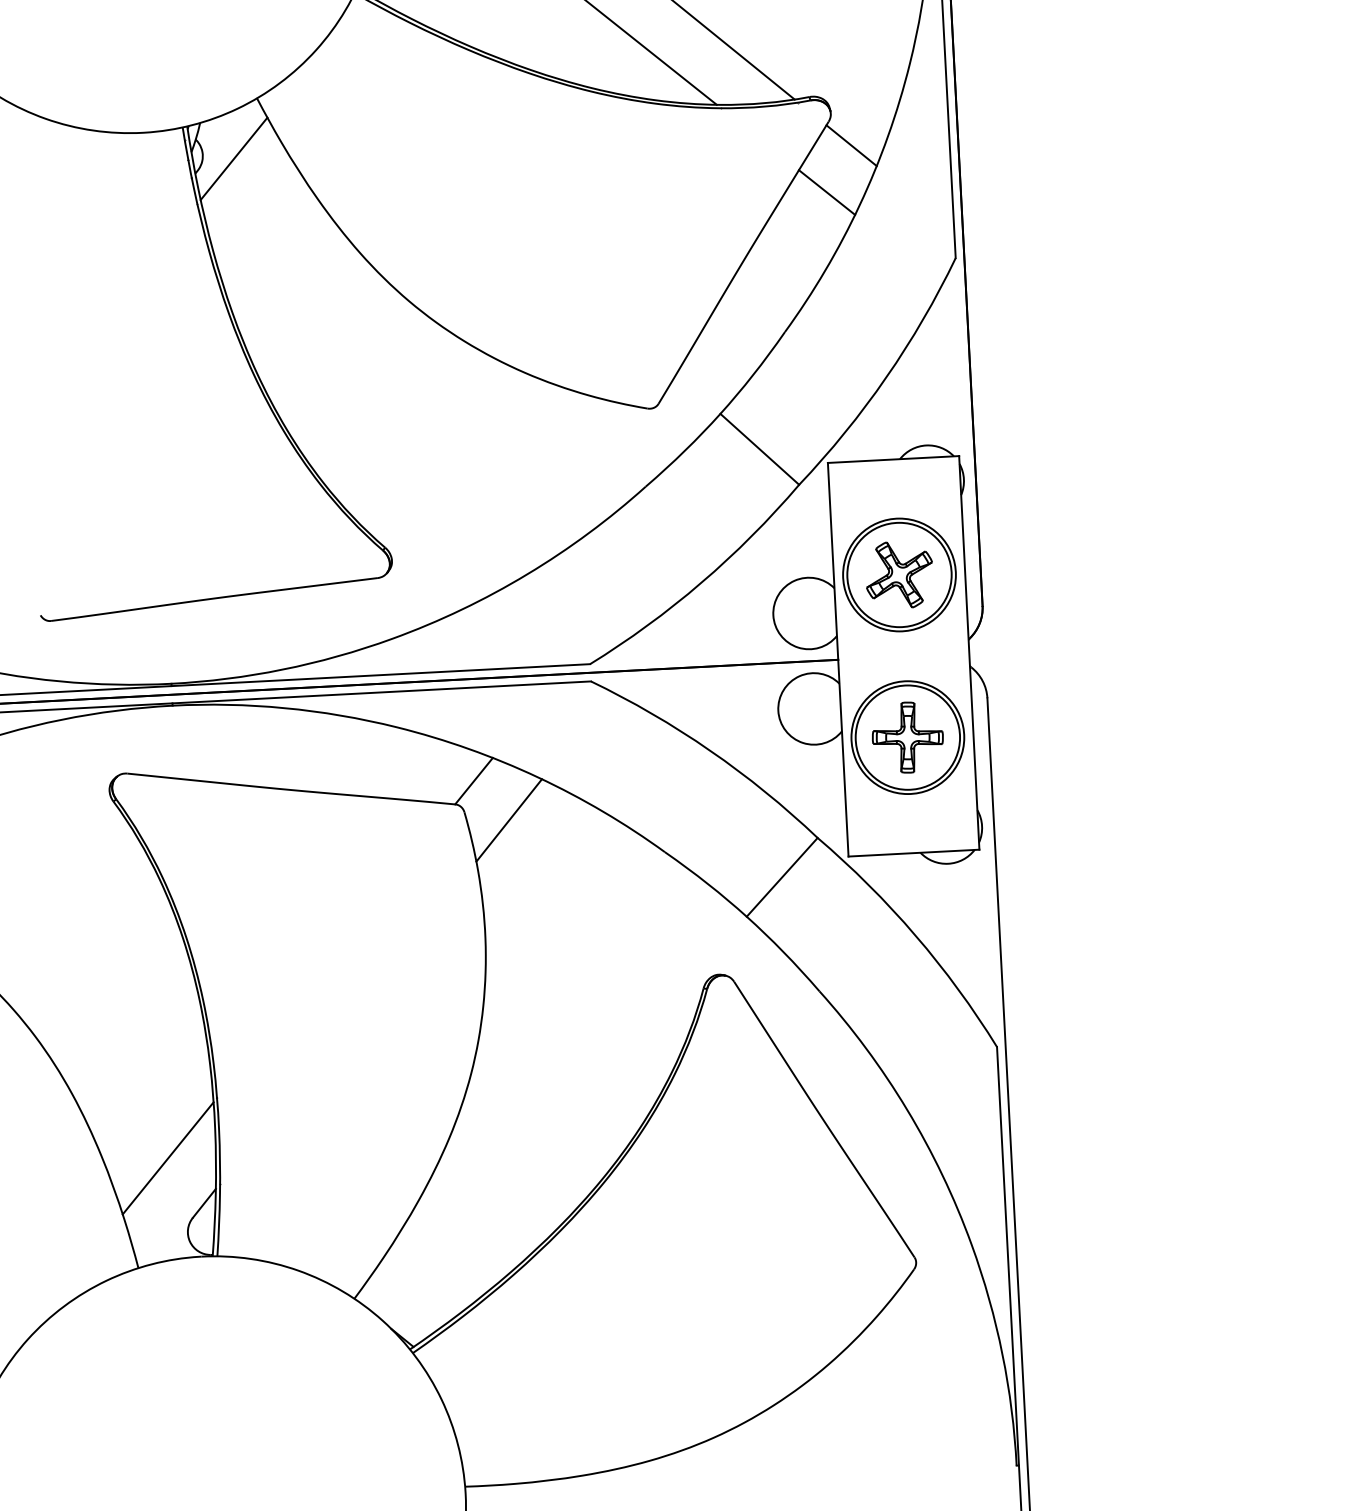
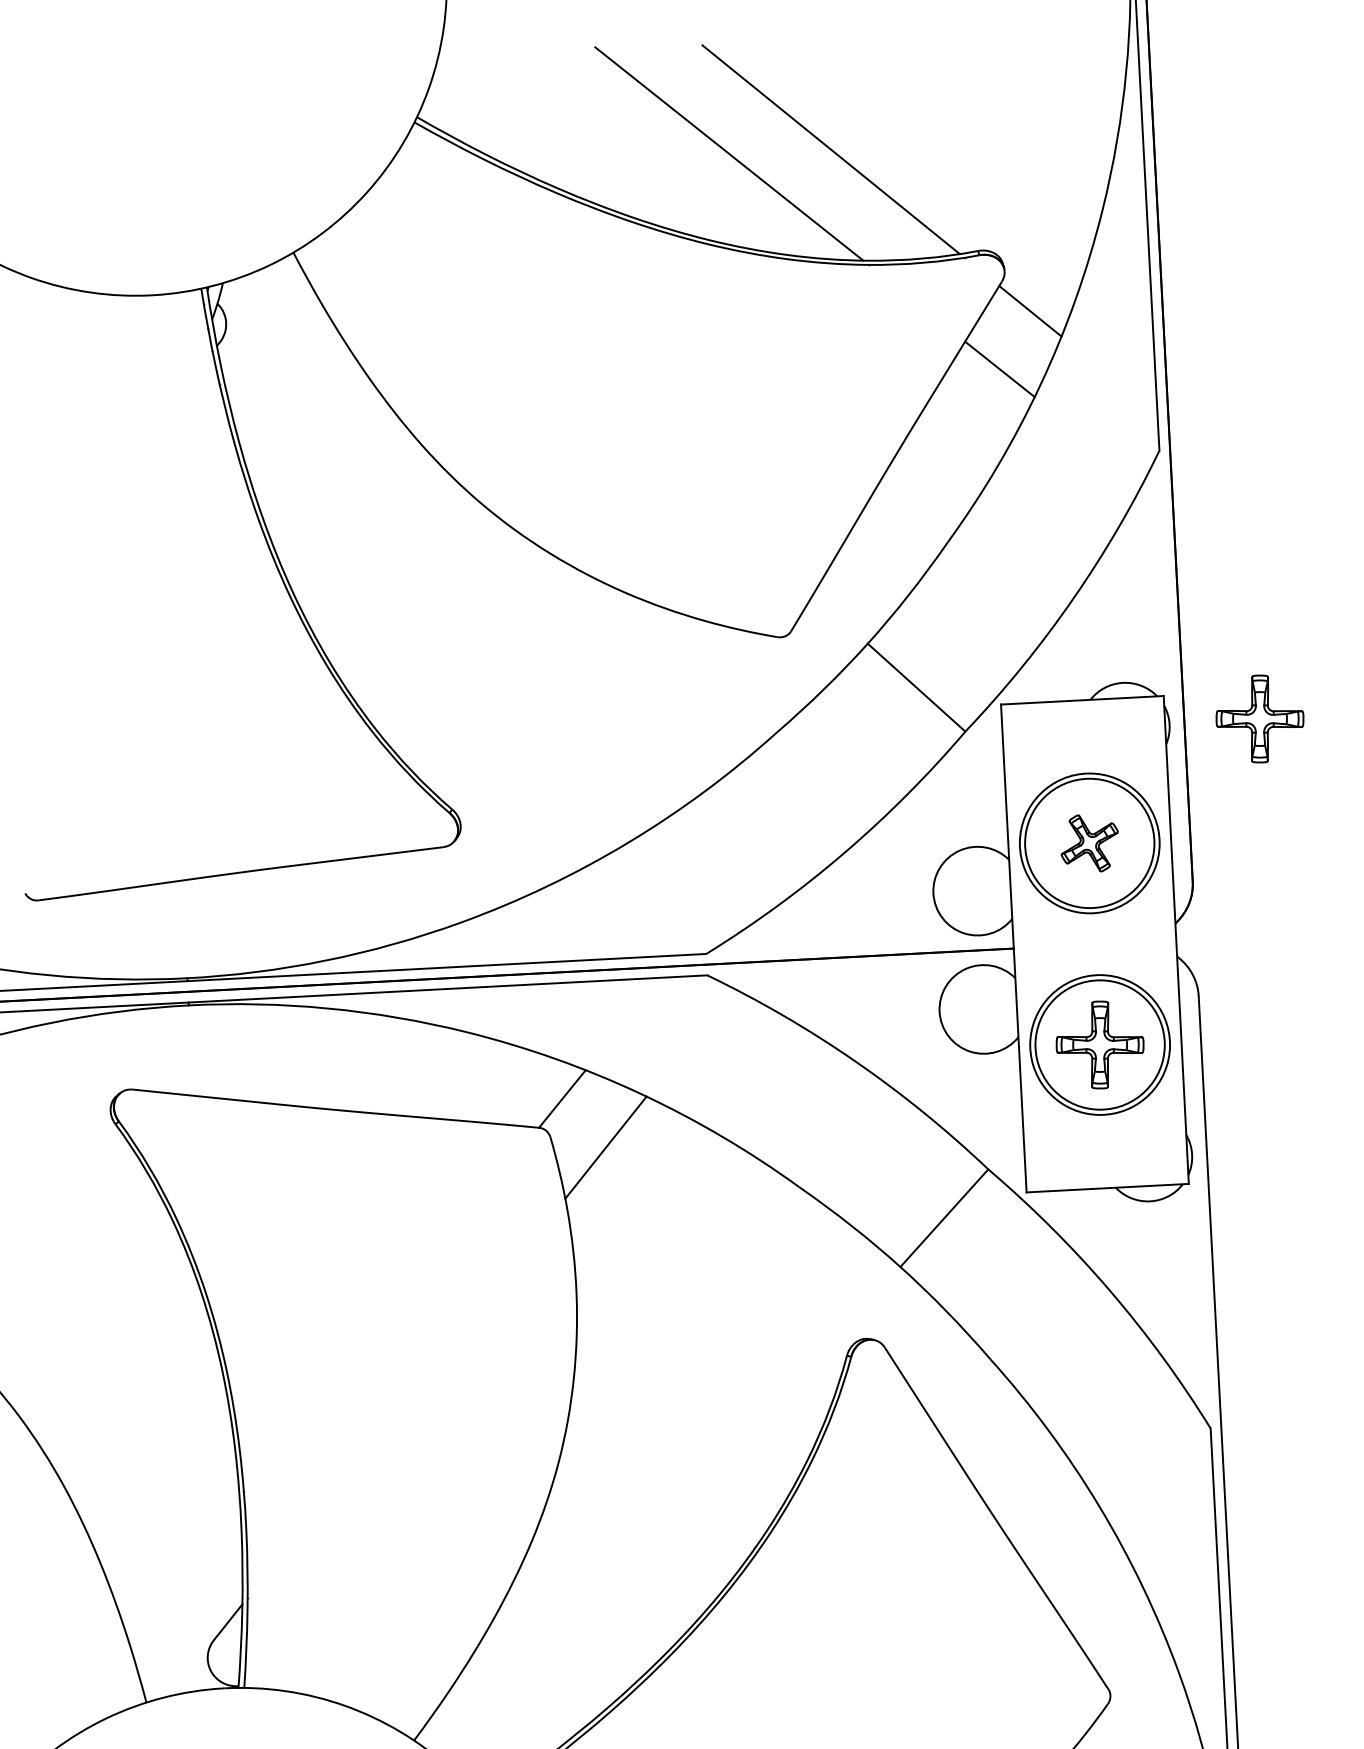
line: (233, 158) -> (264, 327), removed
part: (1036, 474) -> (1259, 718), added
part: (899, 574) -> (1089, 842), size x0.7
line: (167, 1158) -> (182, 1566), removed

